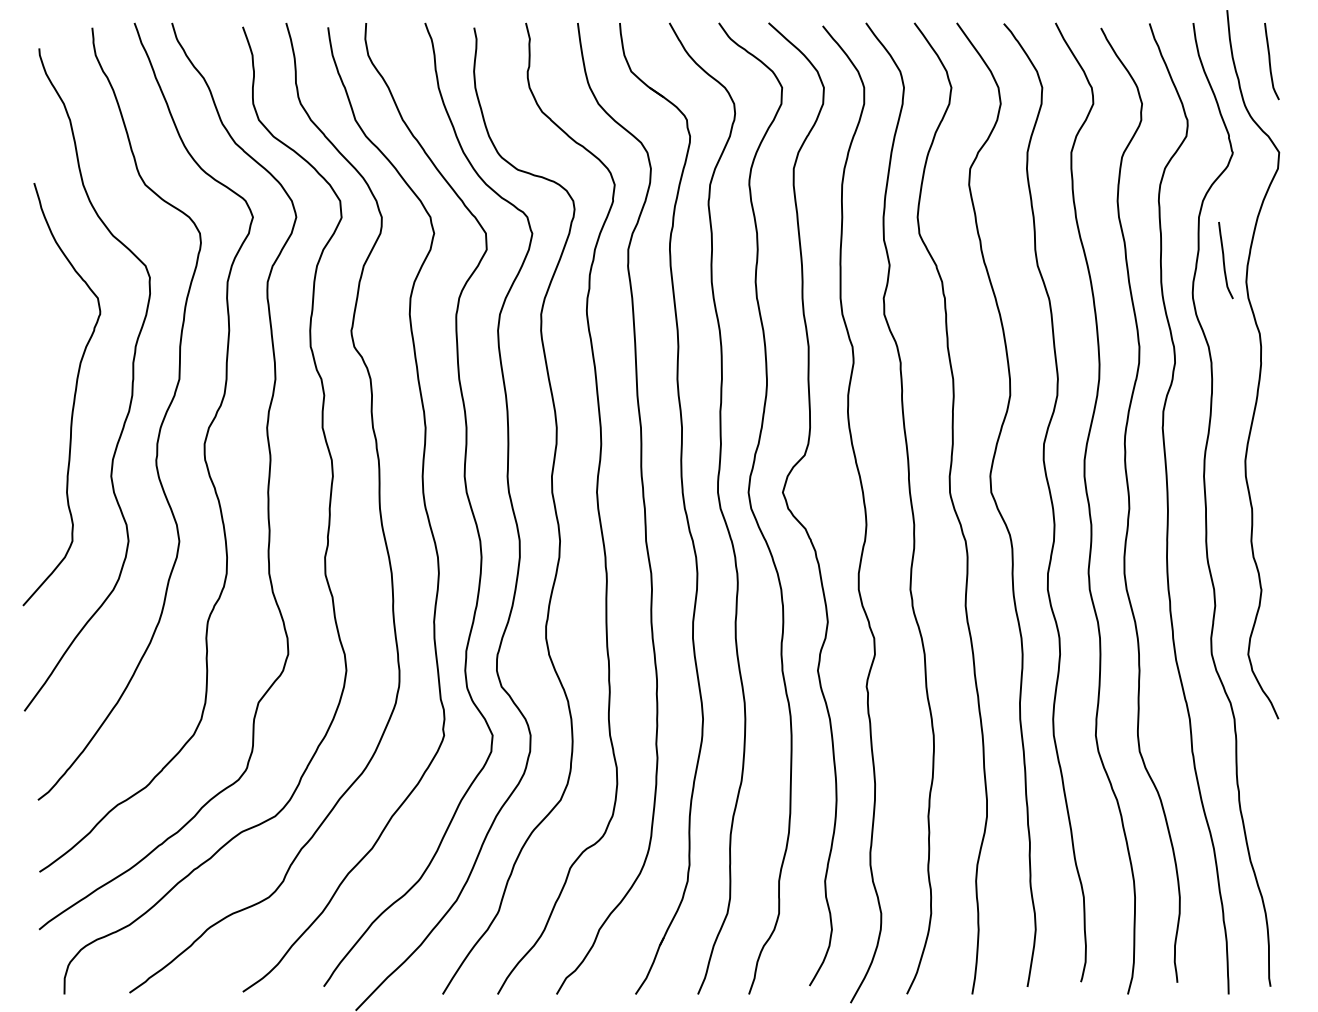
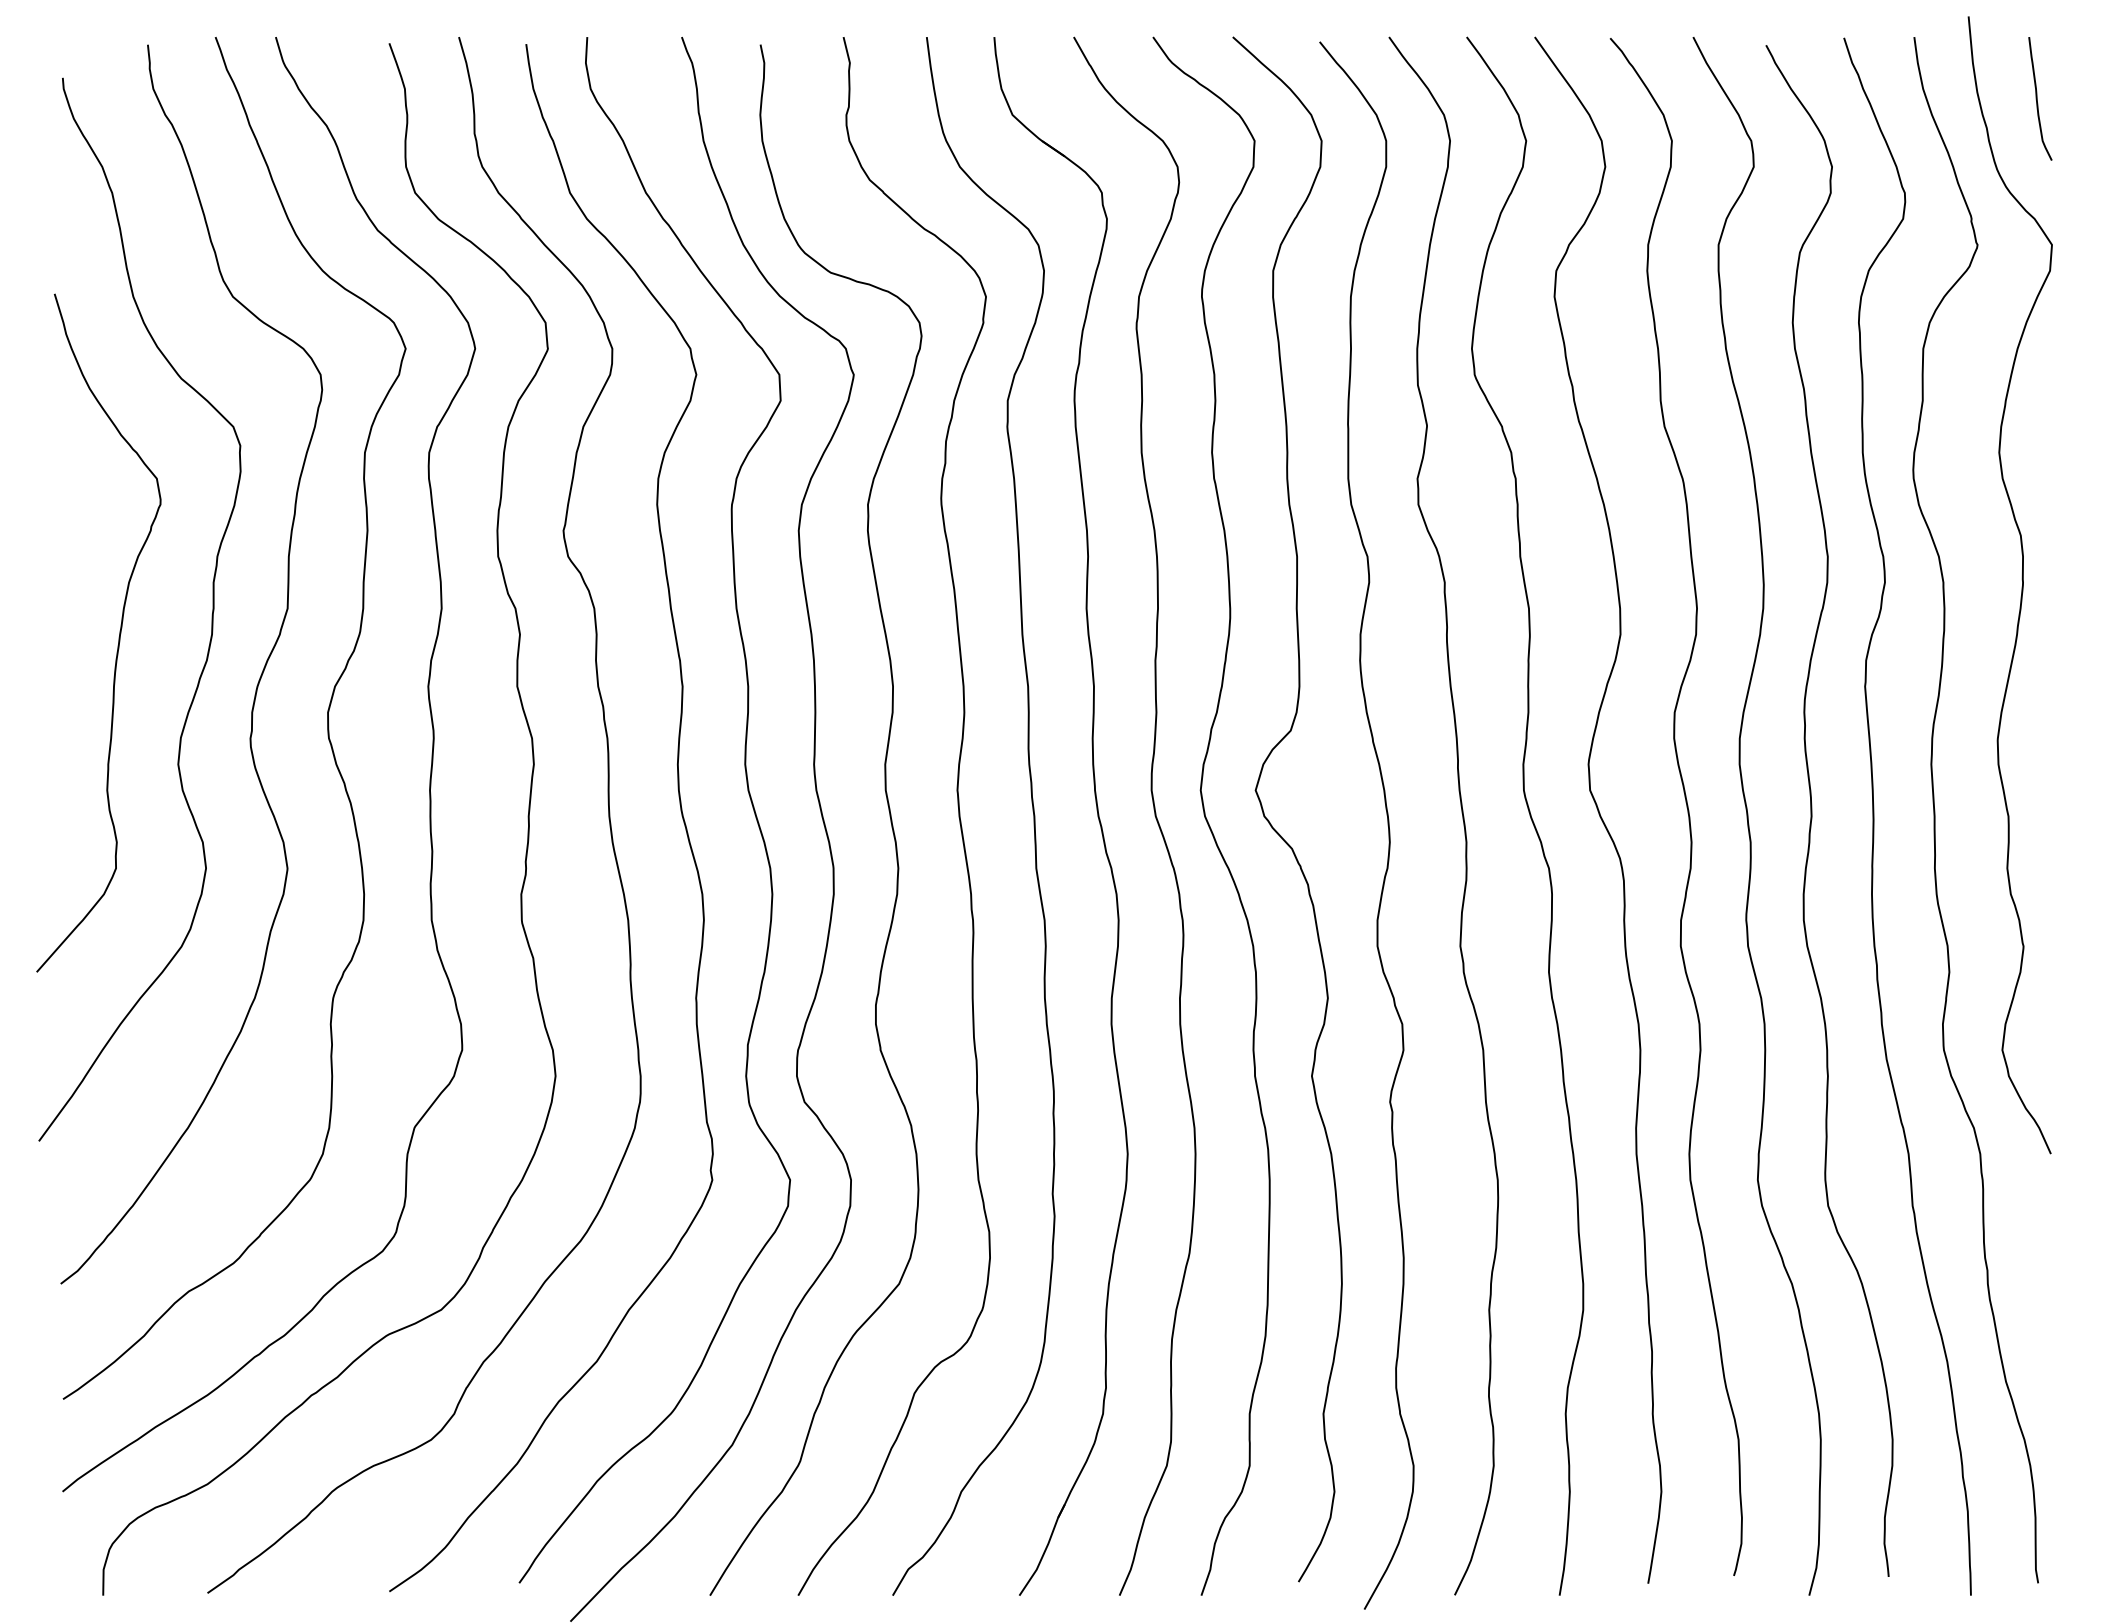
curve: (1224, 260) -> (1964, 418), removed

